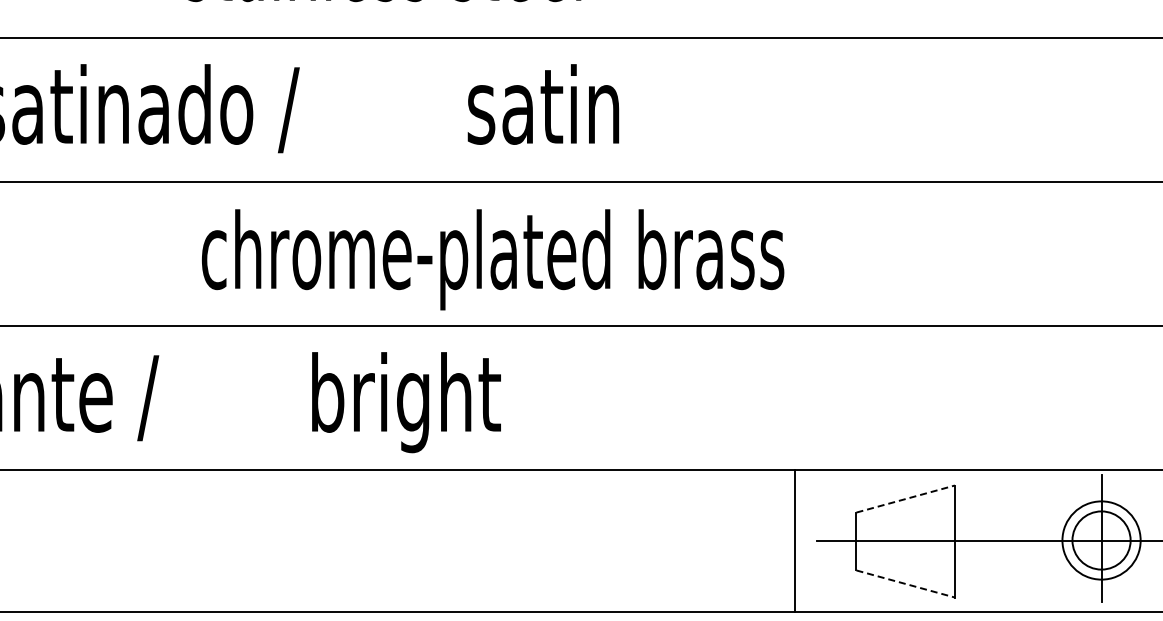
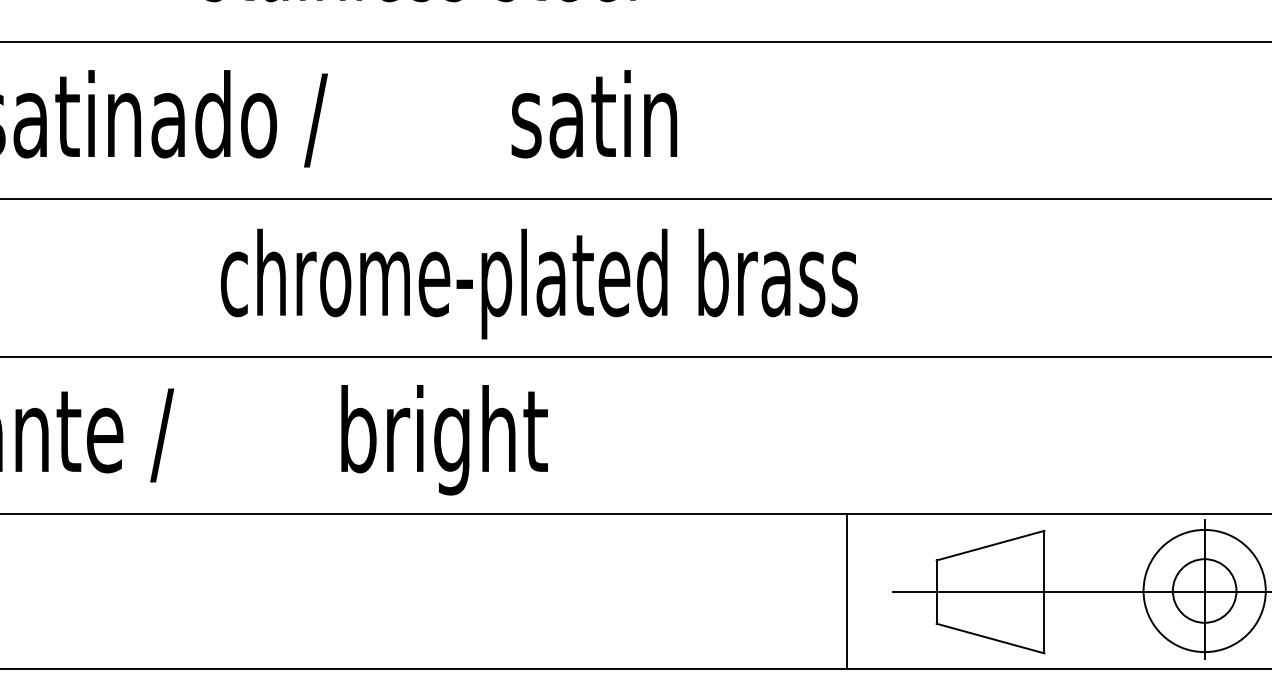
line: (906, 498) -> (991, 545), dashed -> solid
line: (795, 540) -> (847, 591), moved
circle: (1101, 540) -> (1204, 591), size x1.43
line: (906, 584) -> (991, 639), dashed -> solid

